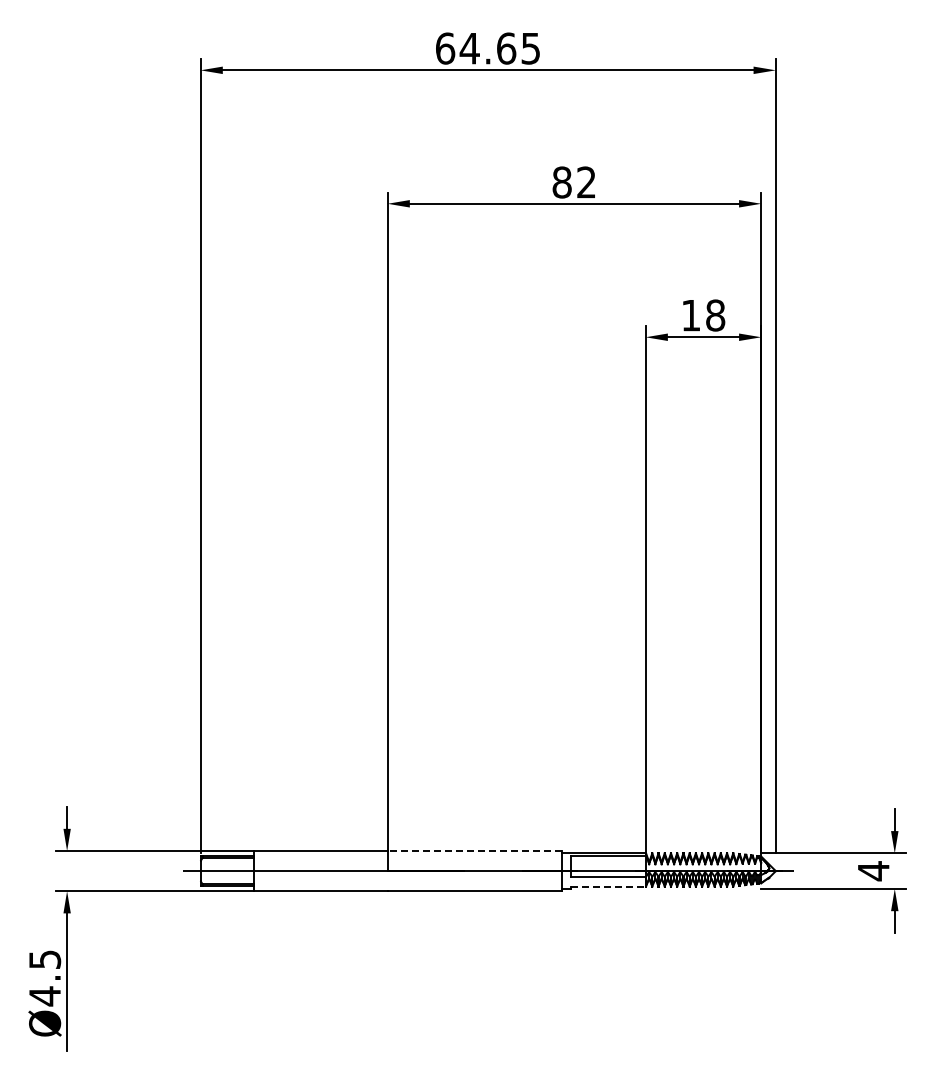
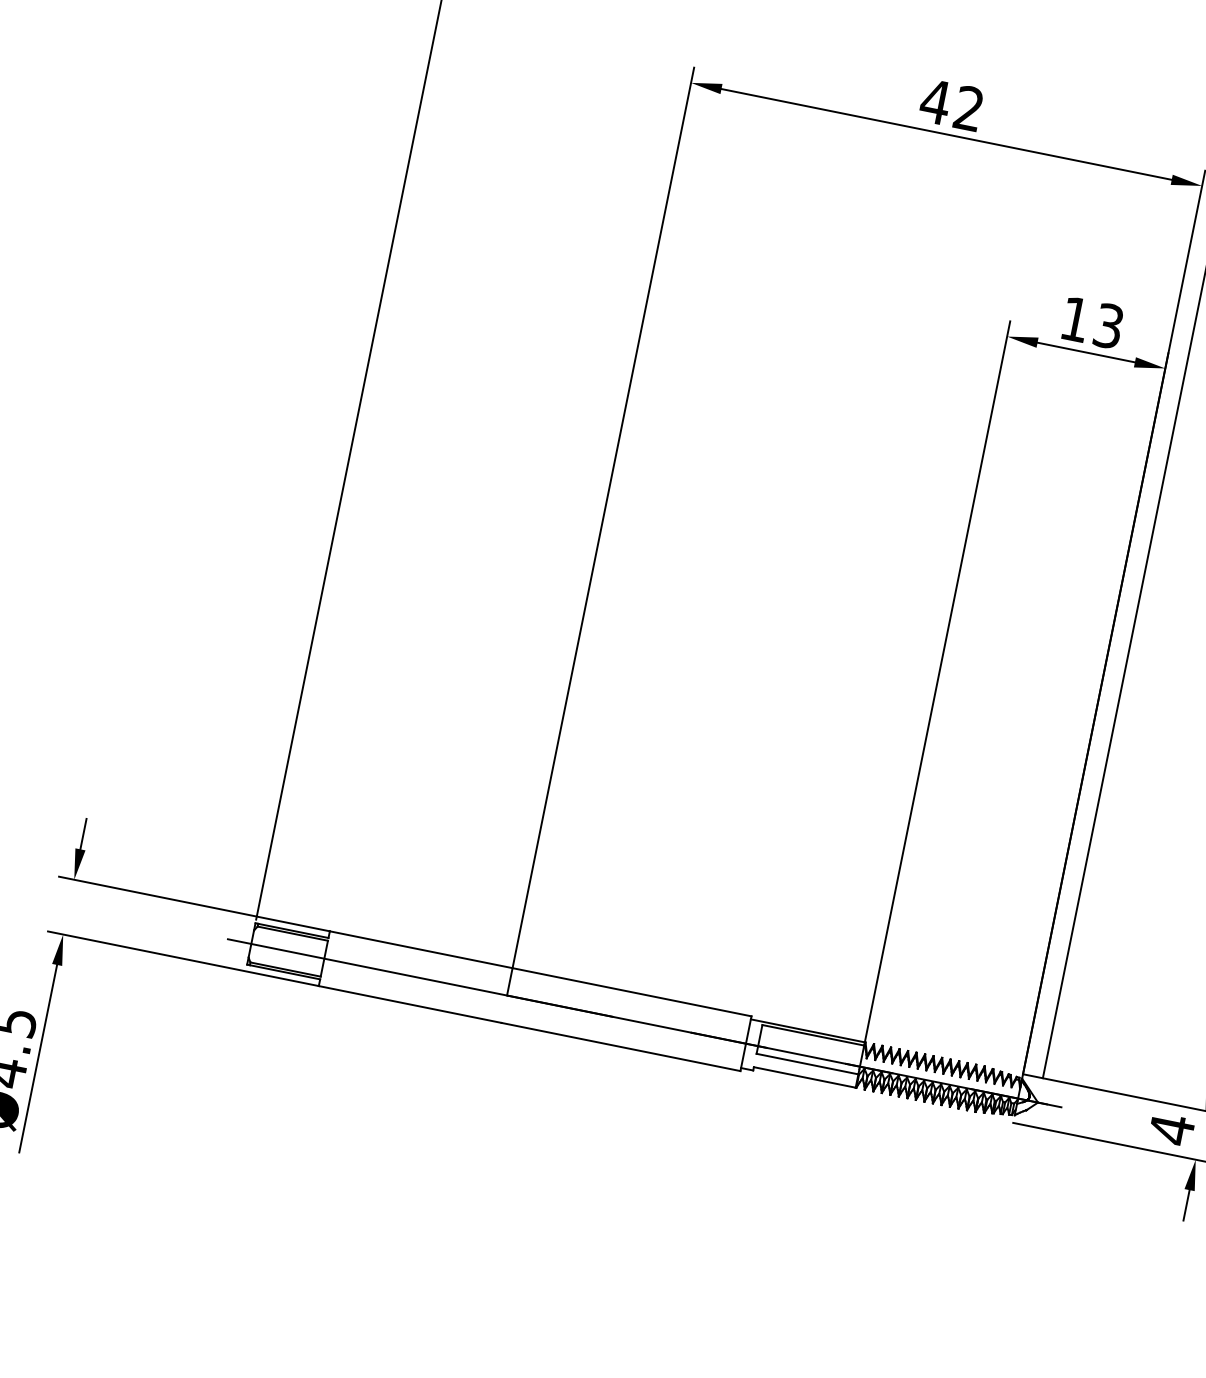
text: (561, 182) -> (934, 101), 82 -> 42
text: (715, 315) -> (1108, 326), 18 -> 13
line: (474, 851) -> (631, 992), dashed -> solid
line: (608, 886) -> (804, 1077), dashed -> solid

